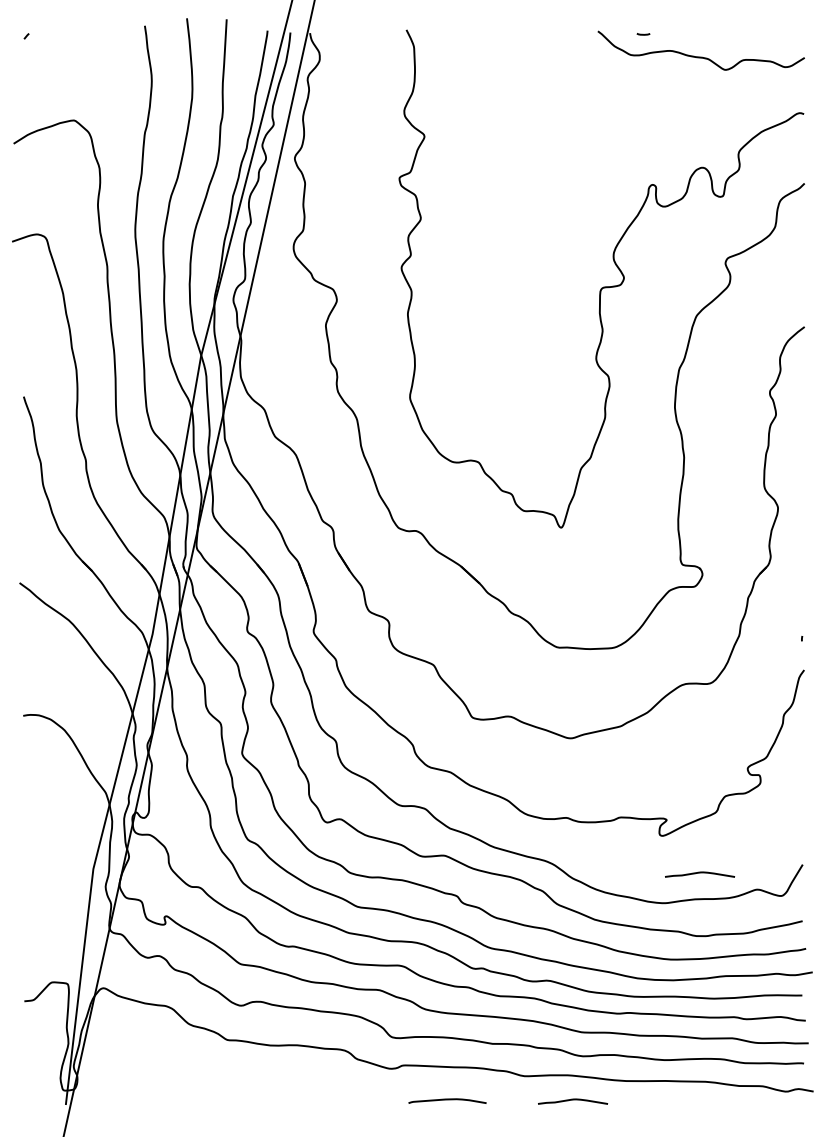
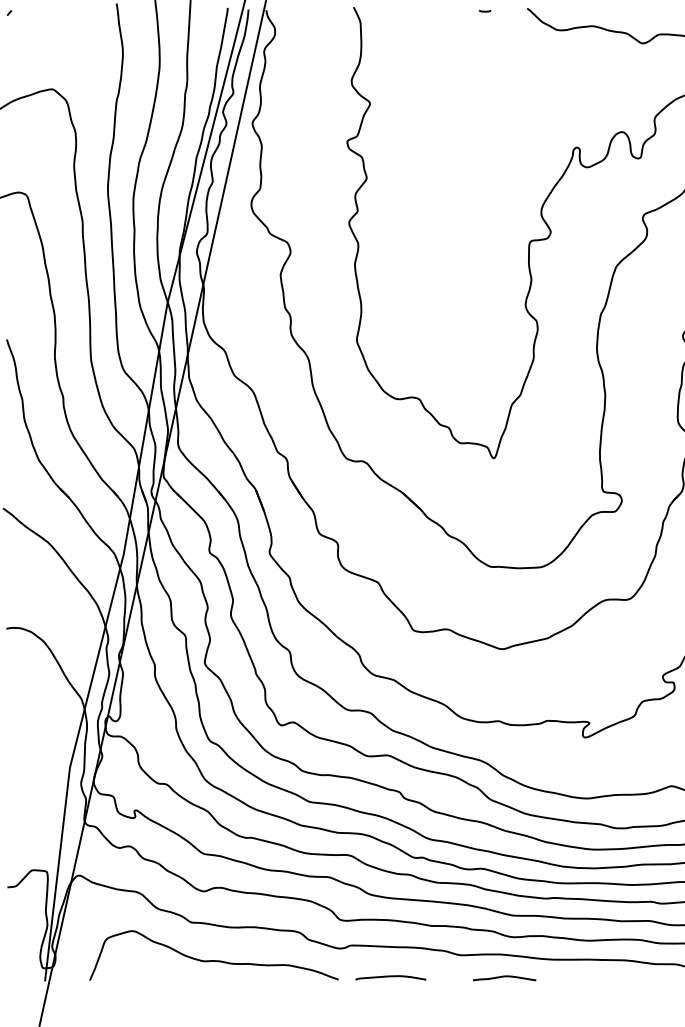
line: (643, 34) -> (485, 11), moved
curve: (700, 873) -> (620, 771), removed
curve: (251, 1081) -> (213, 960), added

